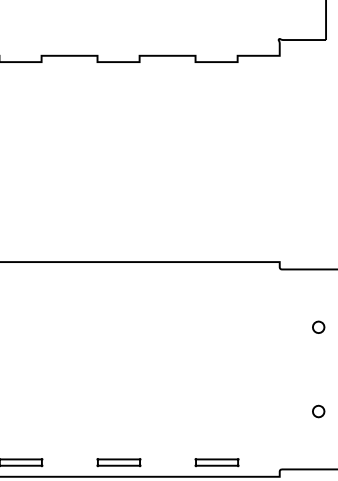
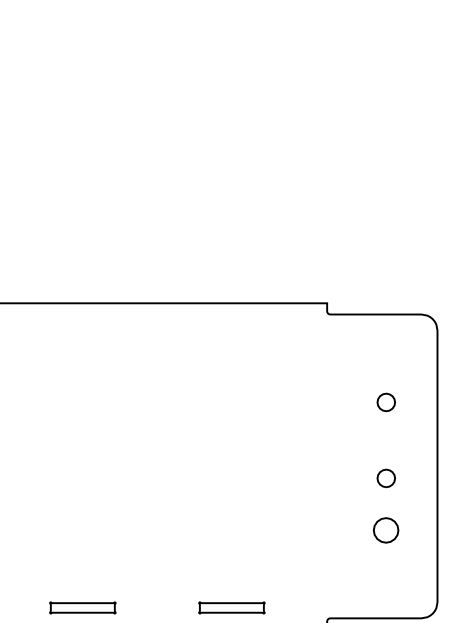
part: (318, 376) -> (386, 477), added
part: (318, 411) -> (386, 530), size x1.4

